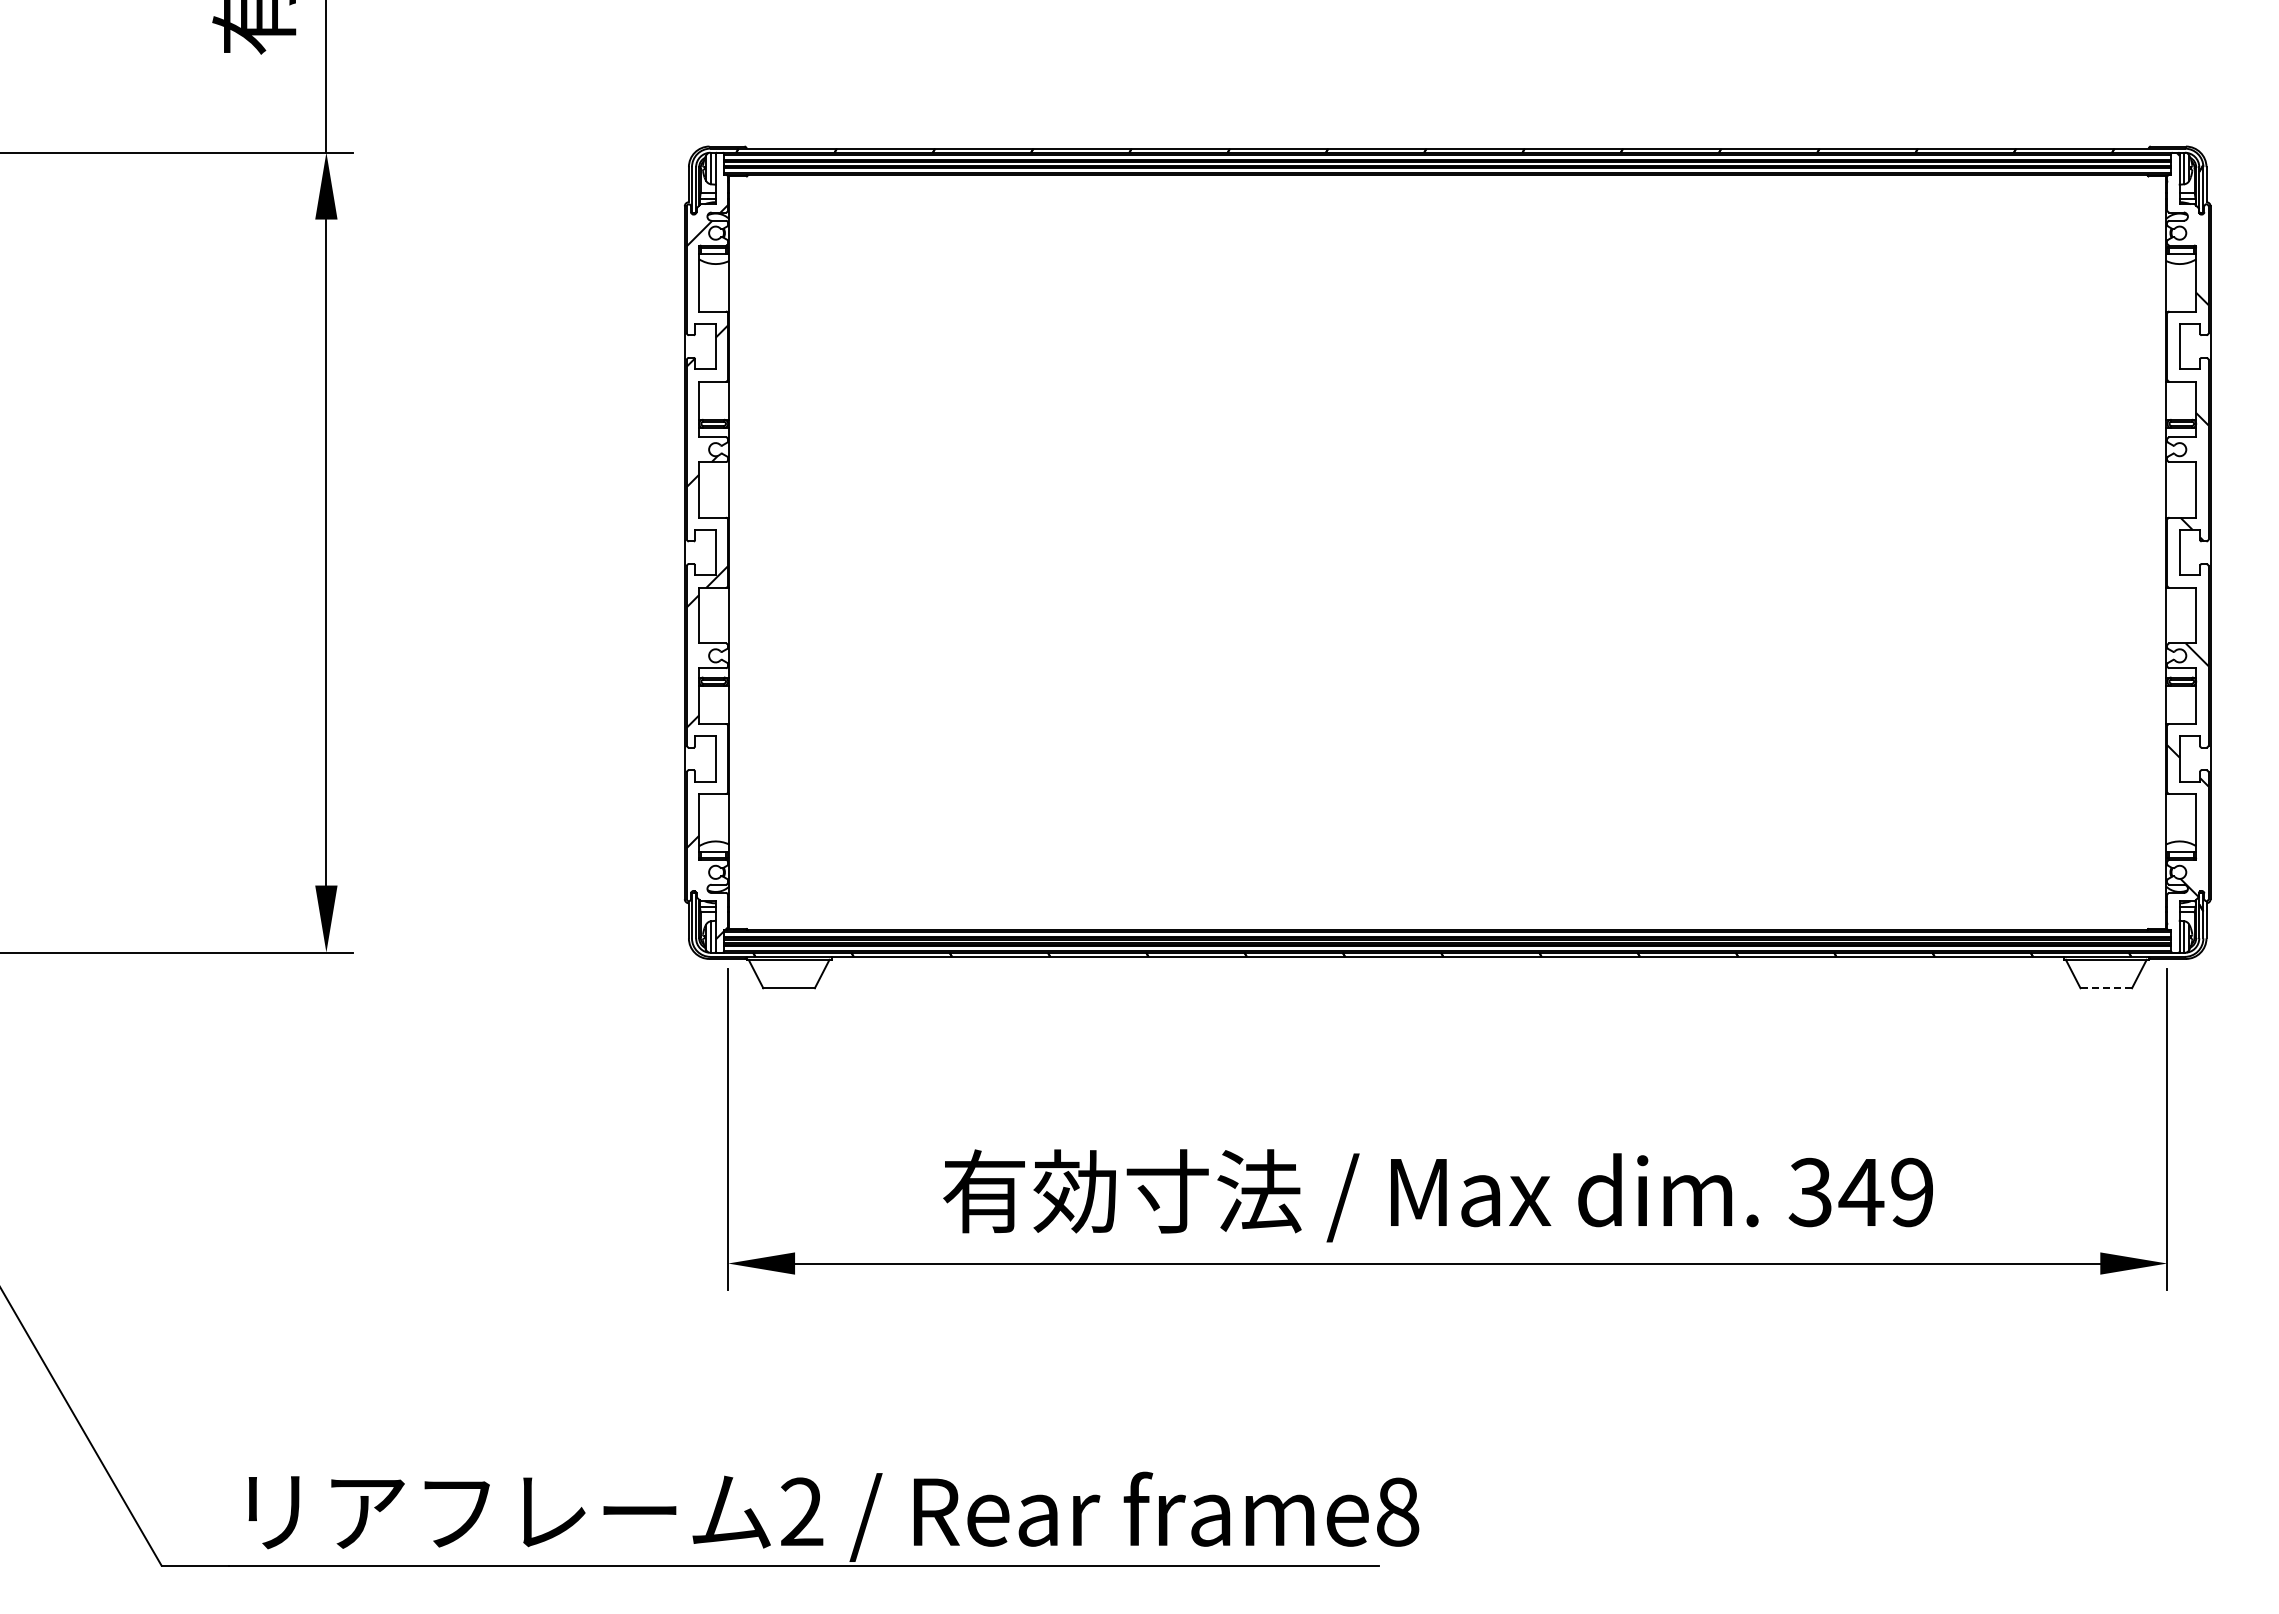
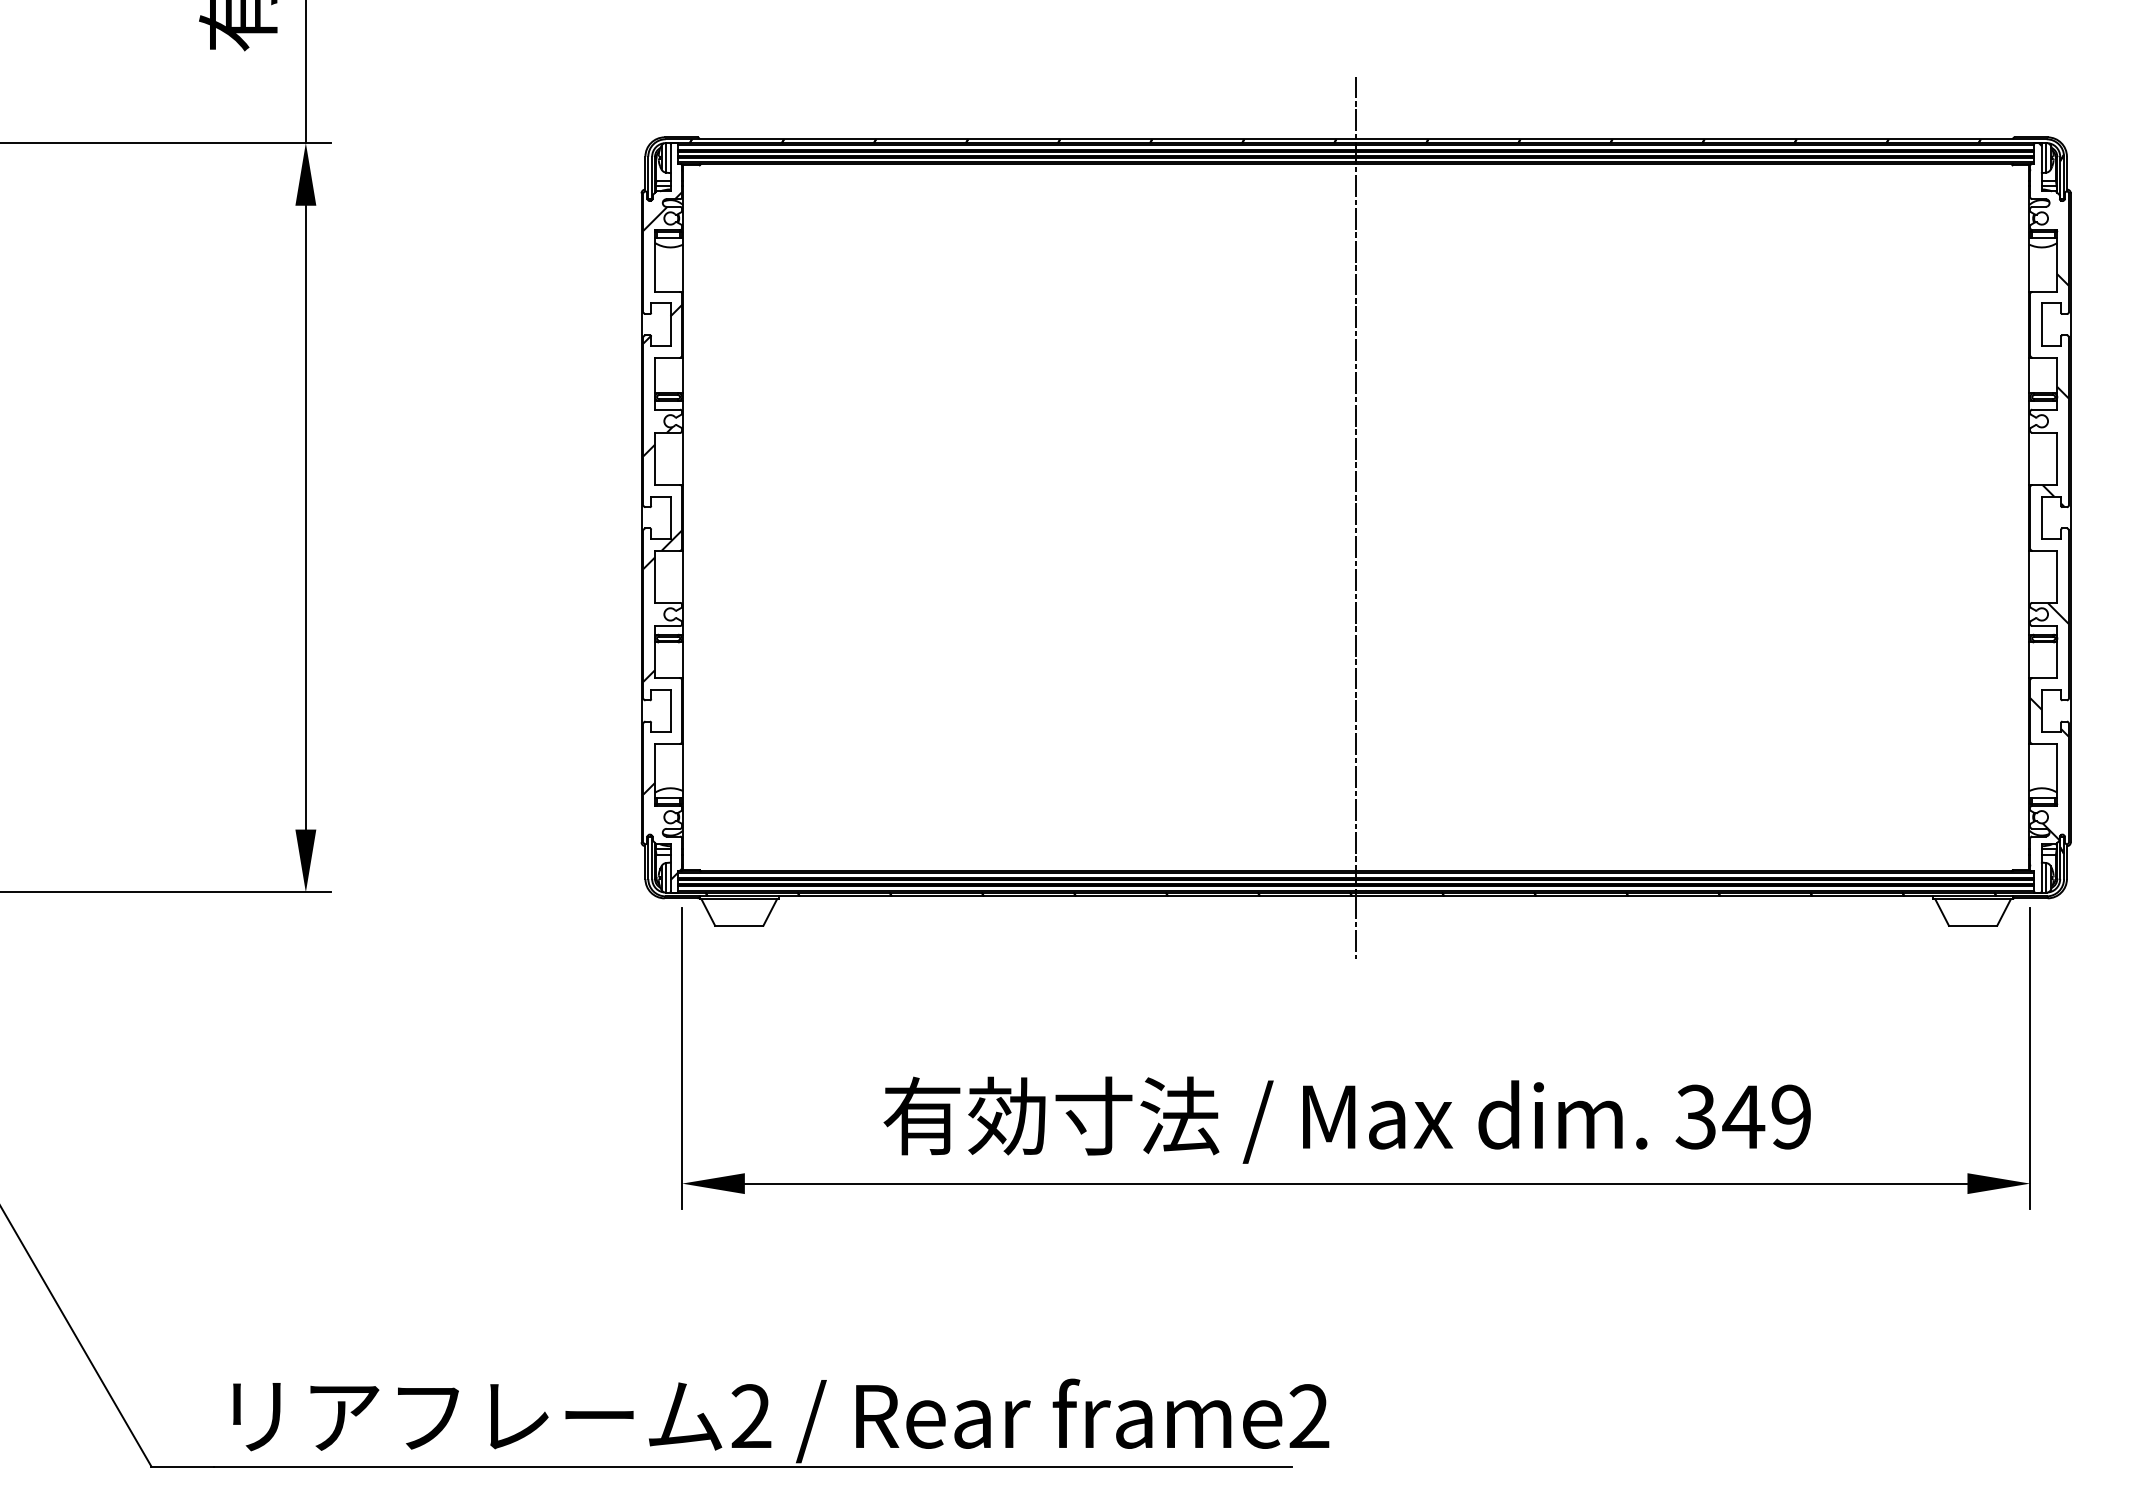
line: (1447, 552) -> (1356, 517), added
line: (2106, 988) -> (1973, 926), dashed -> solid
text: (1397, 1511) -> (1309, 1415), frame8 -> frame2

